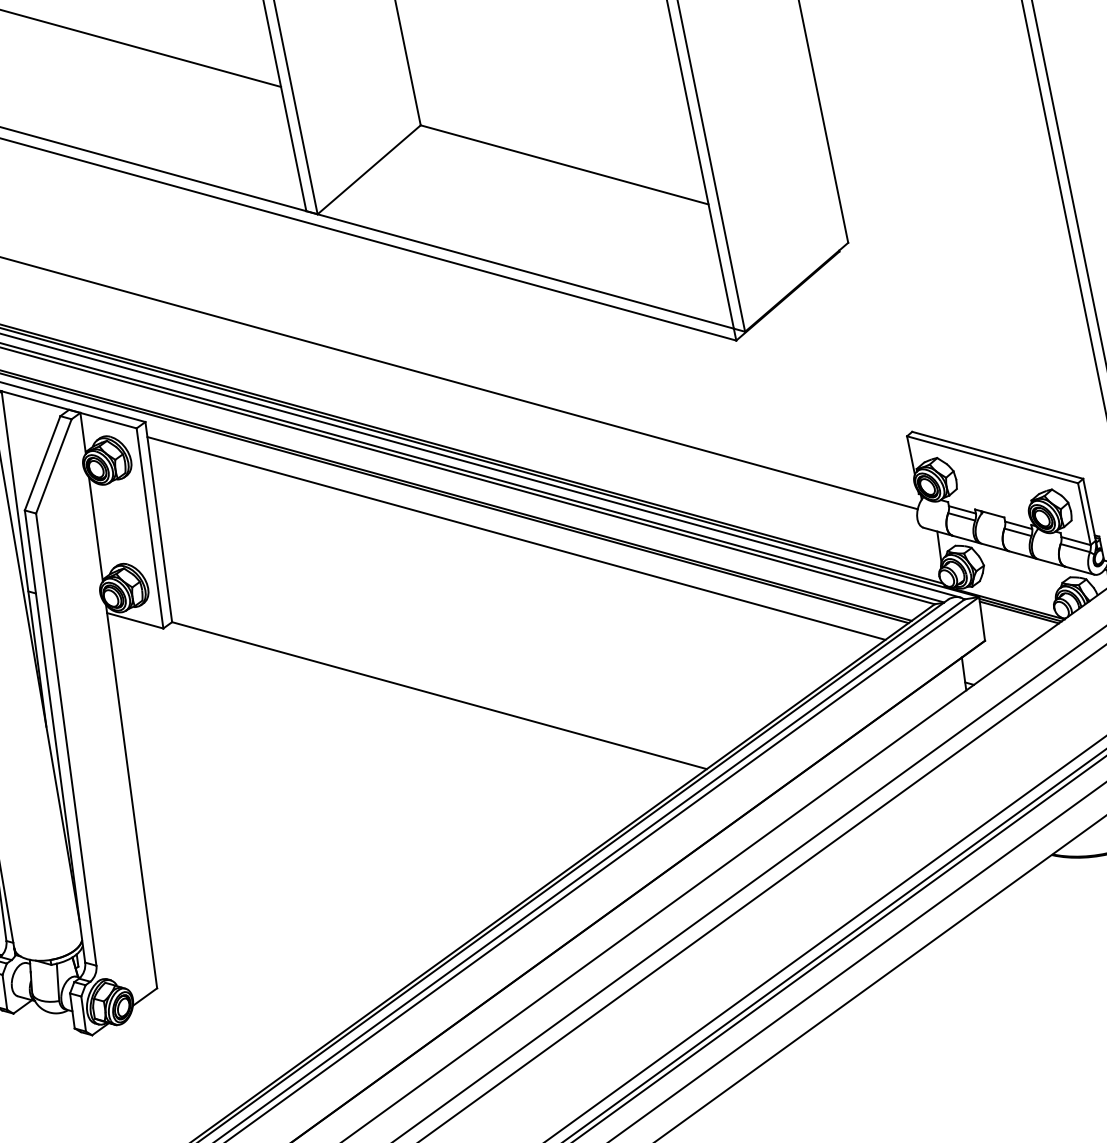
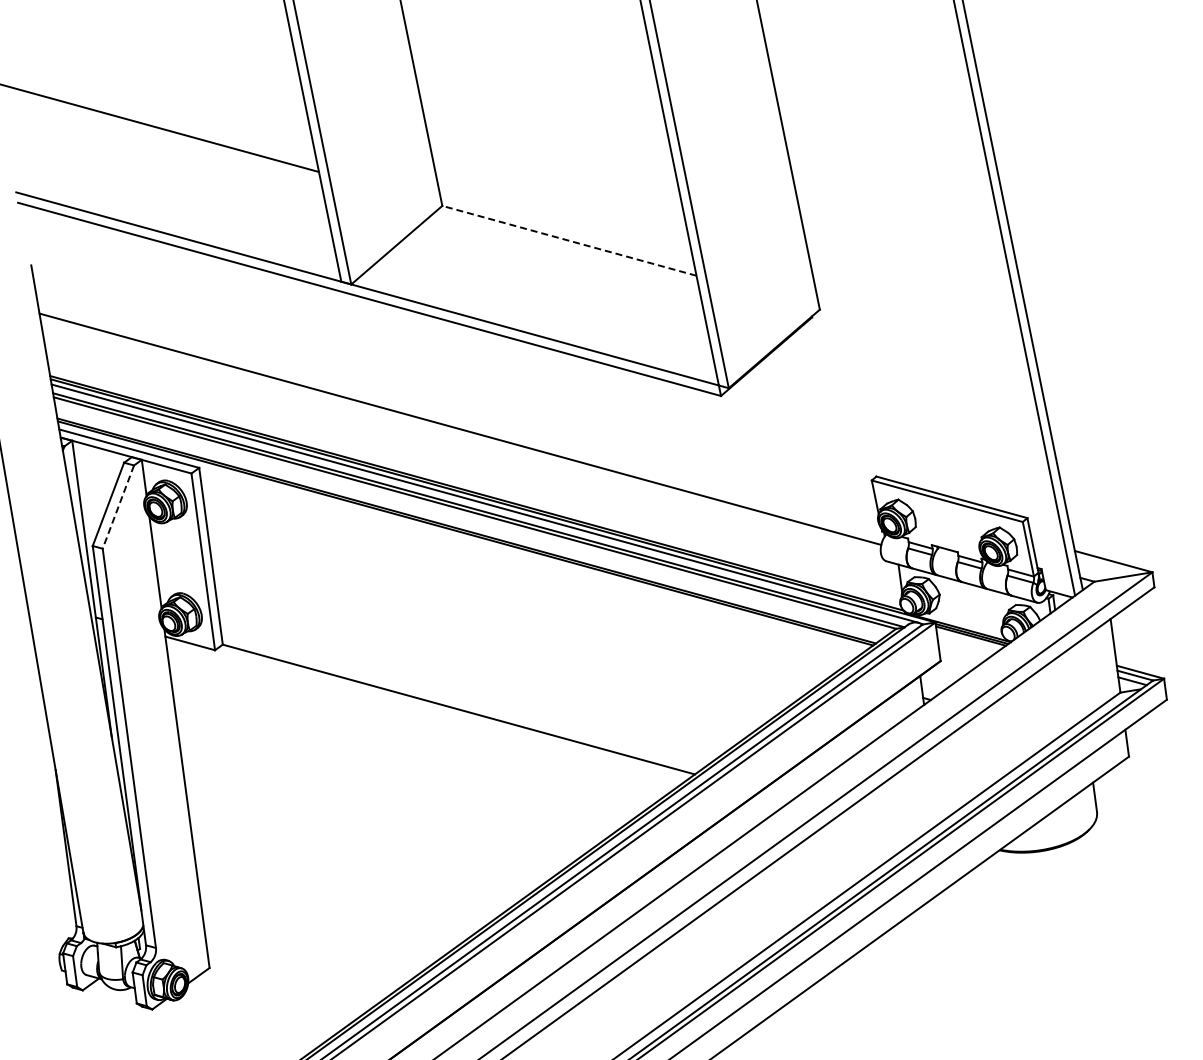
line: (564, 164) -> (569, 240), solid -> dashed
line: (54, 466) -> (118, 507), solid -> dashed
line: (516, 538) -> (526, 570), removed

